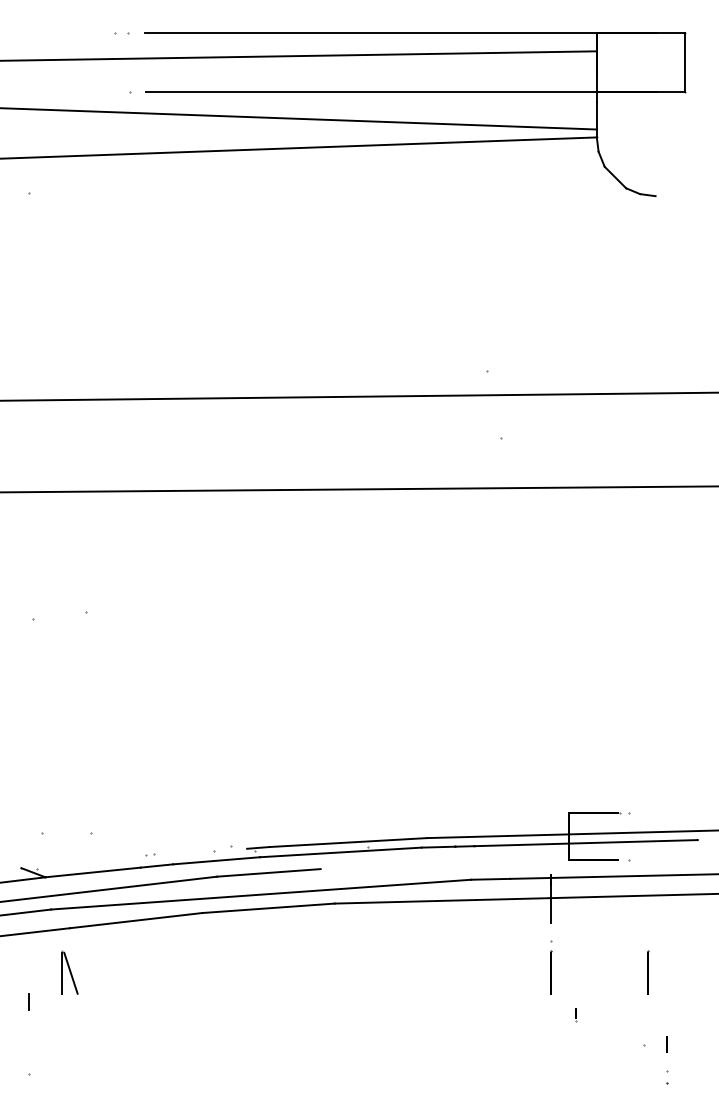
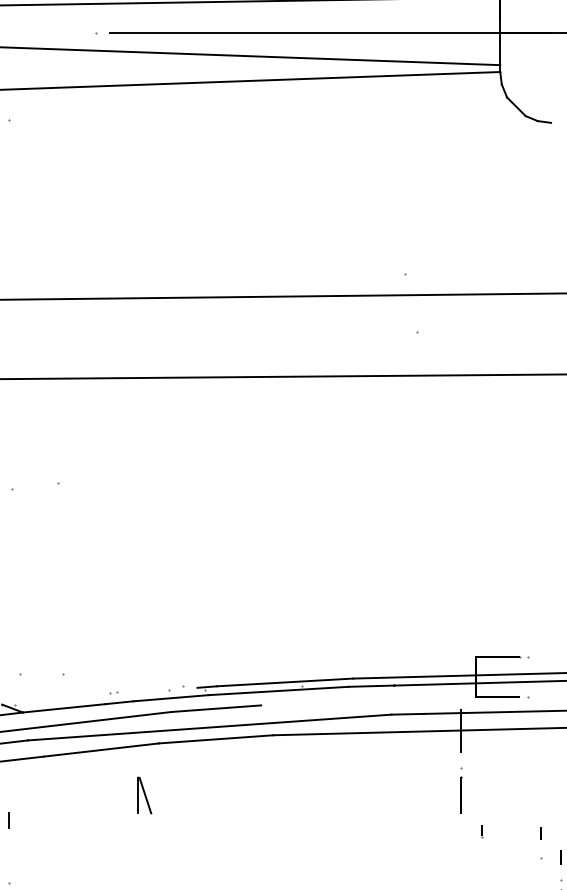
part: (69, 972) -> (144, 794), moved
line: (648, 972) -> (544, 794), removed
line: (643, 1017) -> (540, 833), added

